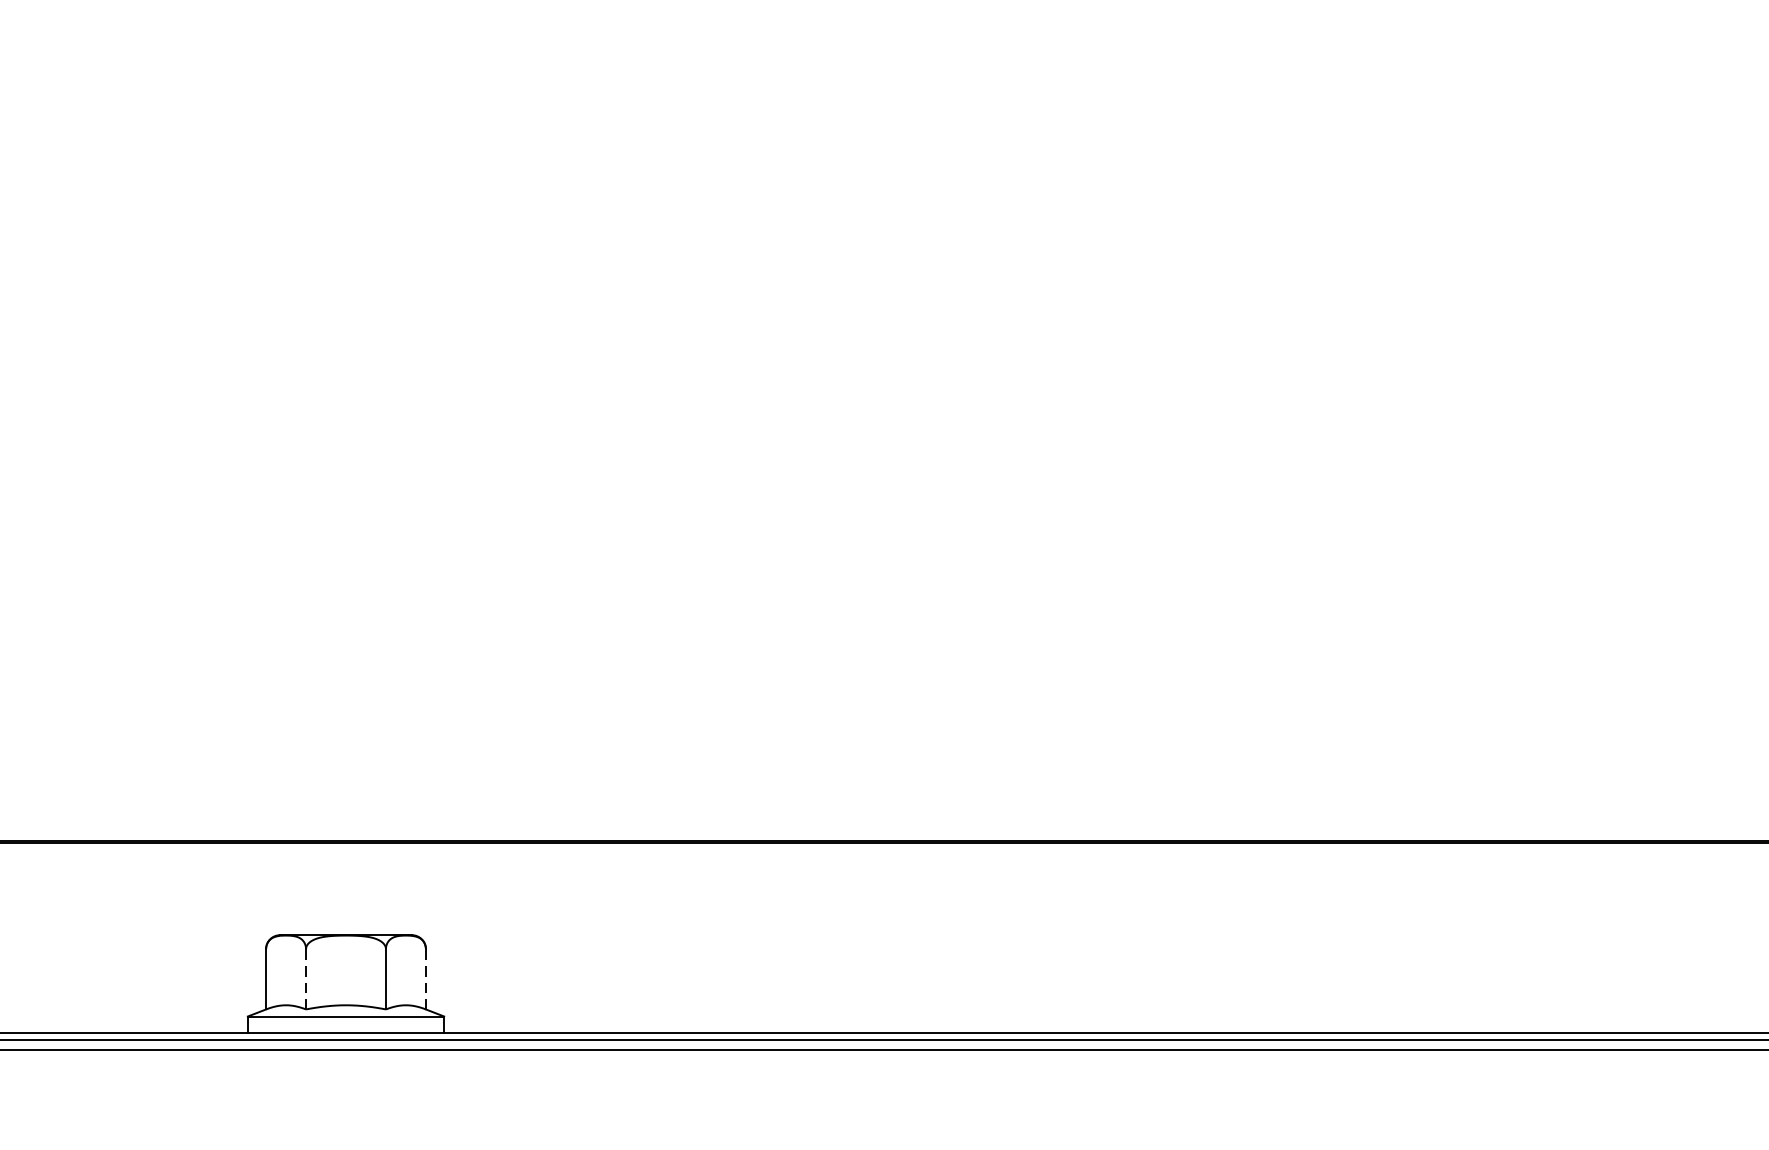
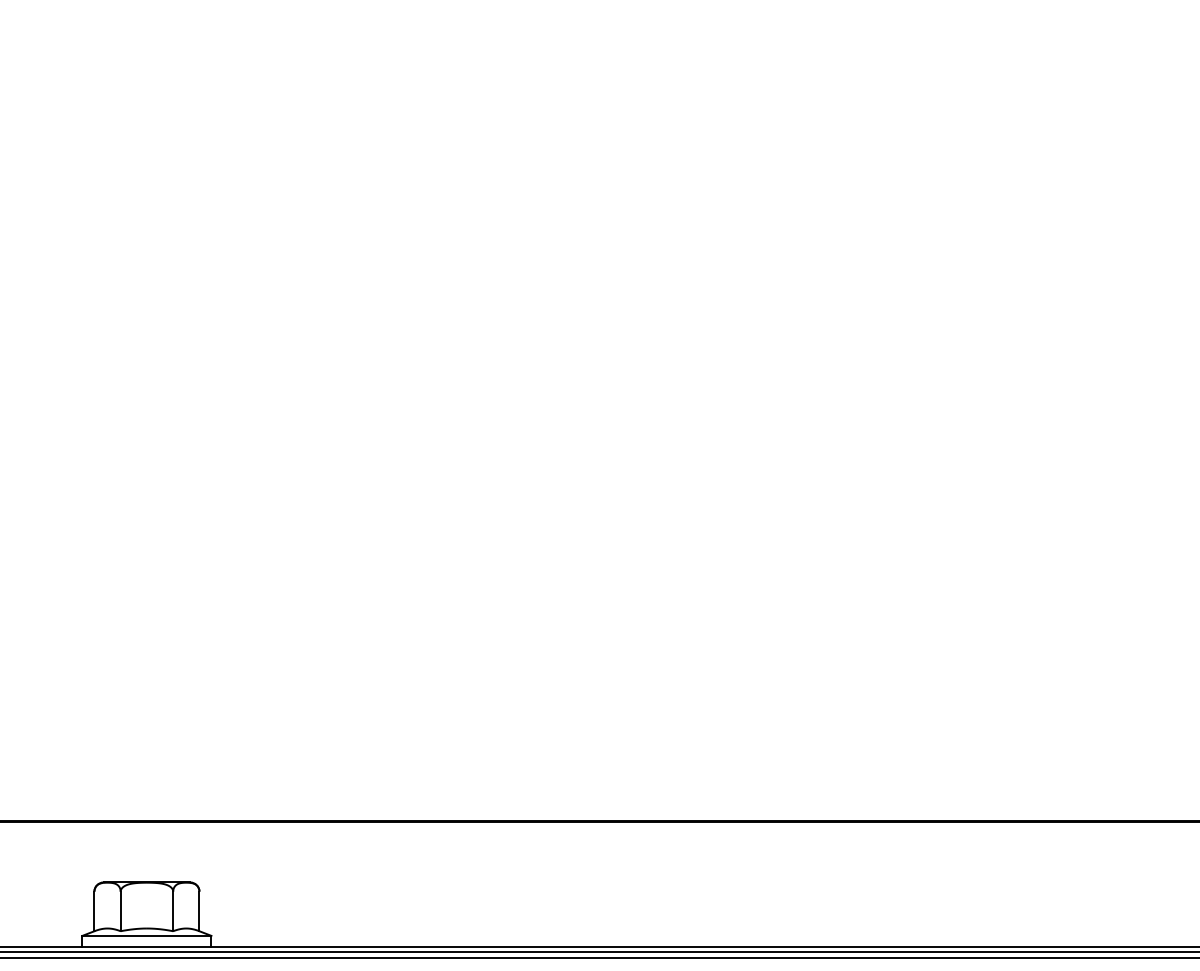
line: (305, 979) -> (120, 911), dashed -> solid
line: (425, 979) -> (199, 911), dashed -> solid

